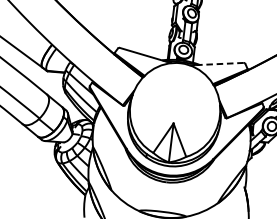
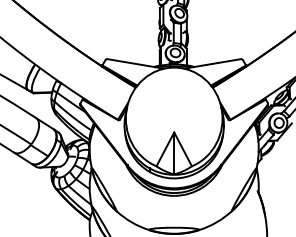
line: (219, 64) -> (215, 63), dashed -> solid

